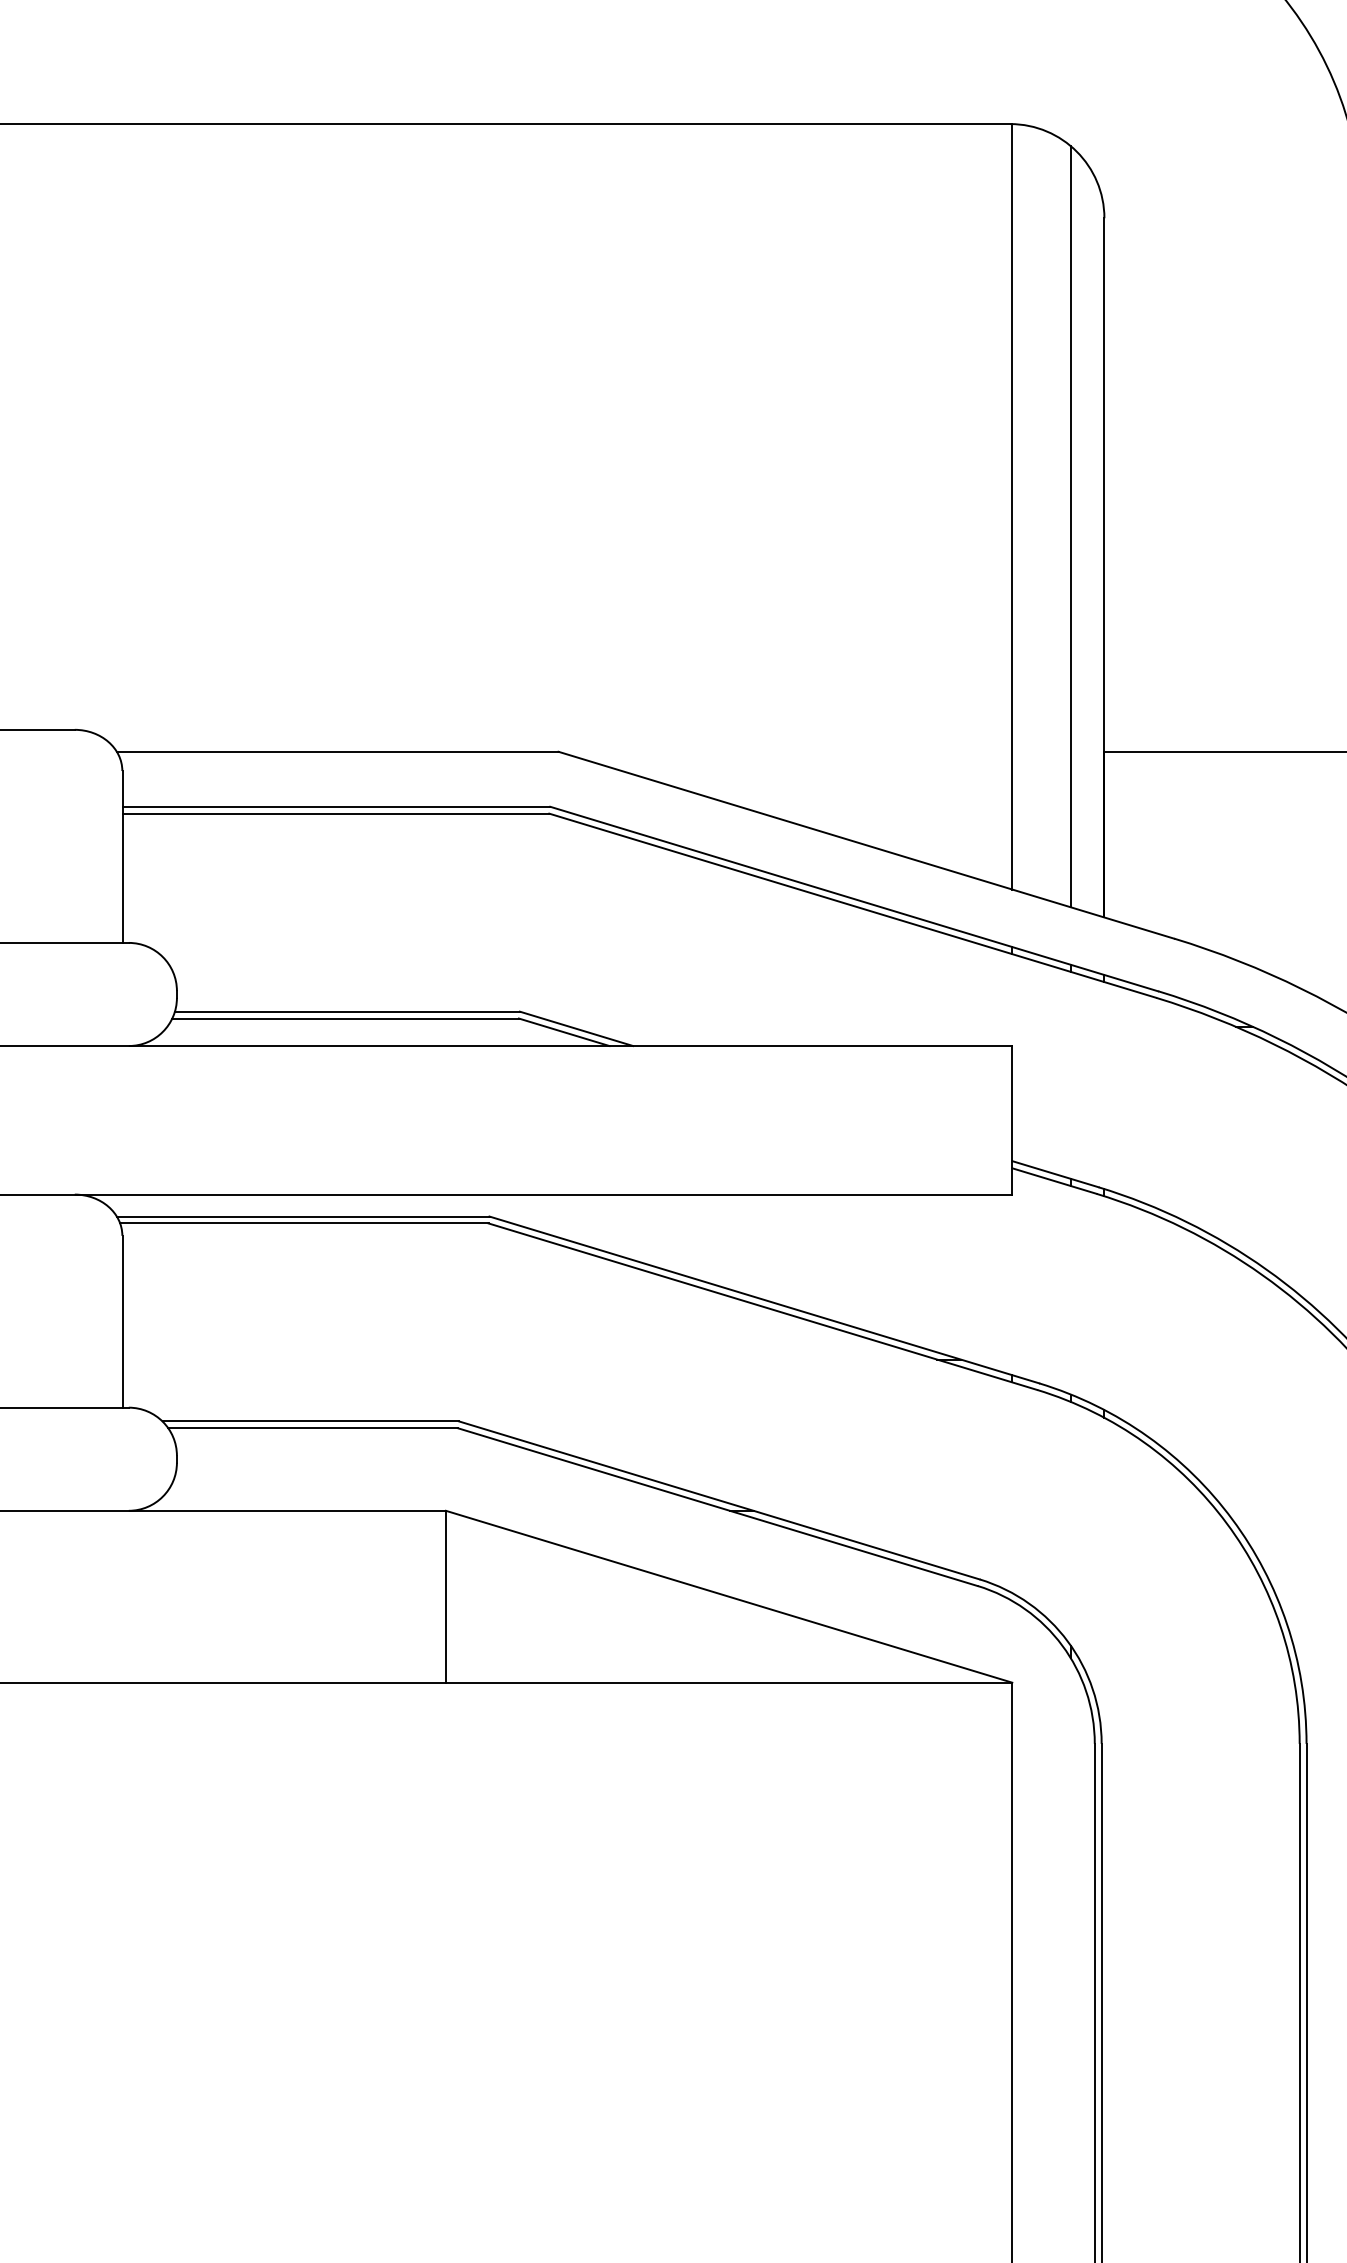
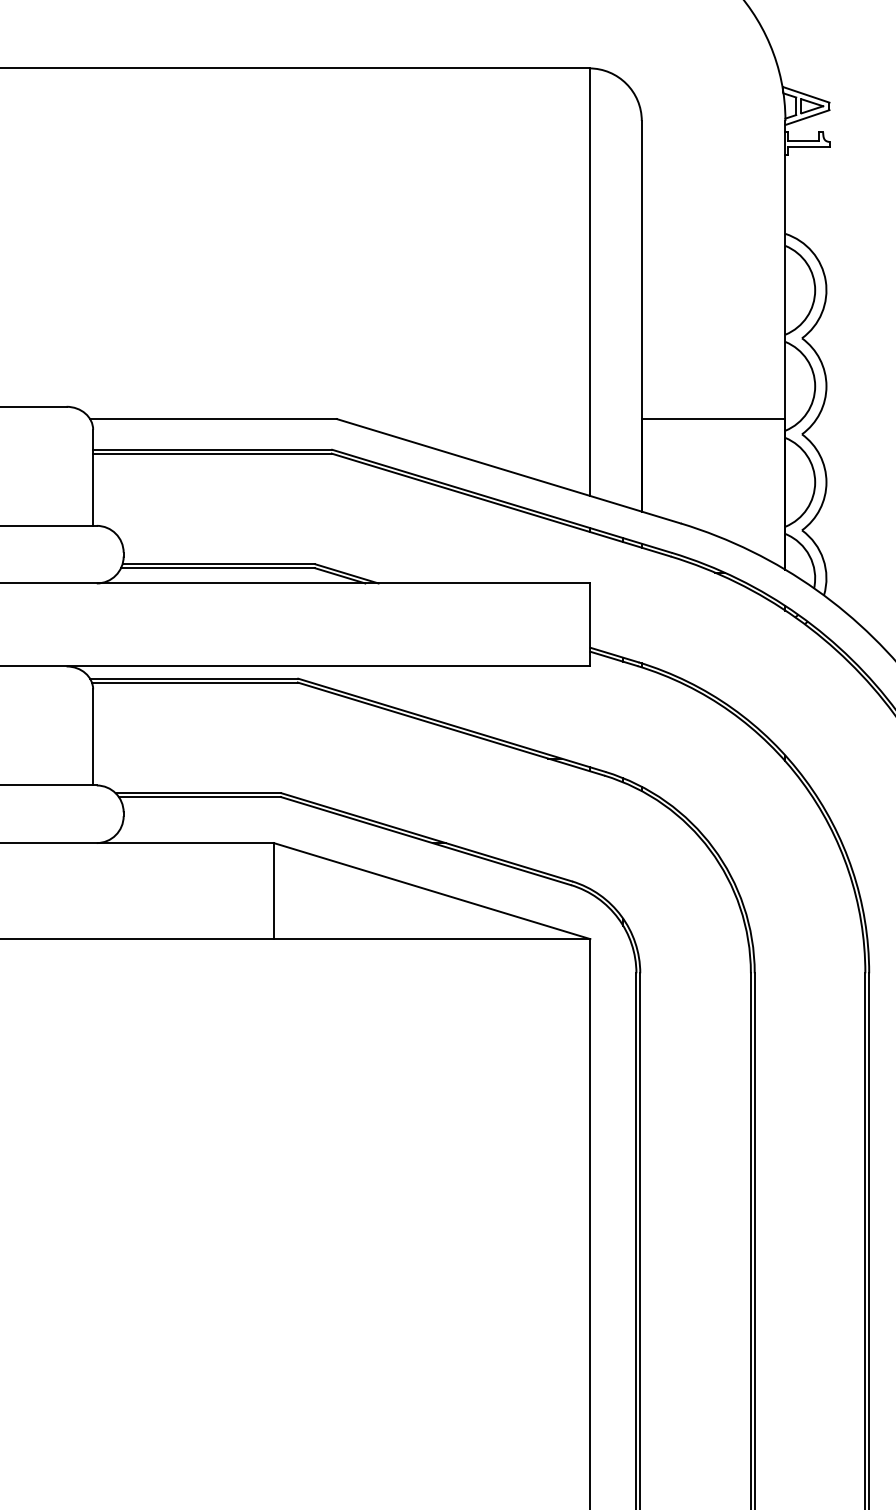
line: (1071, 525) -> (623, 292), removed

